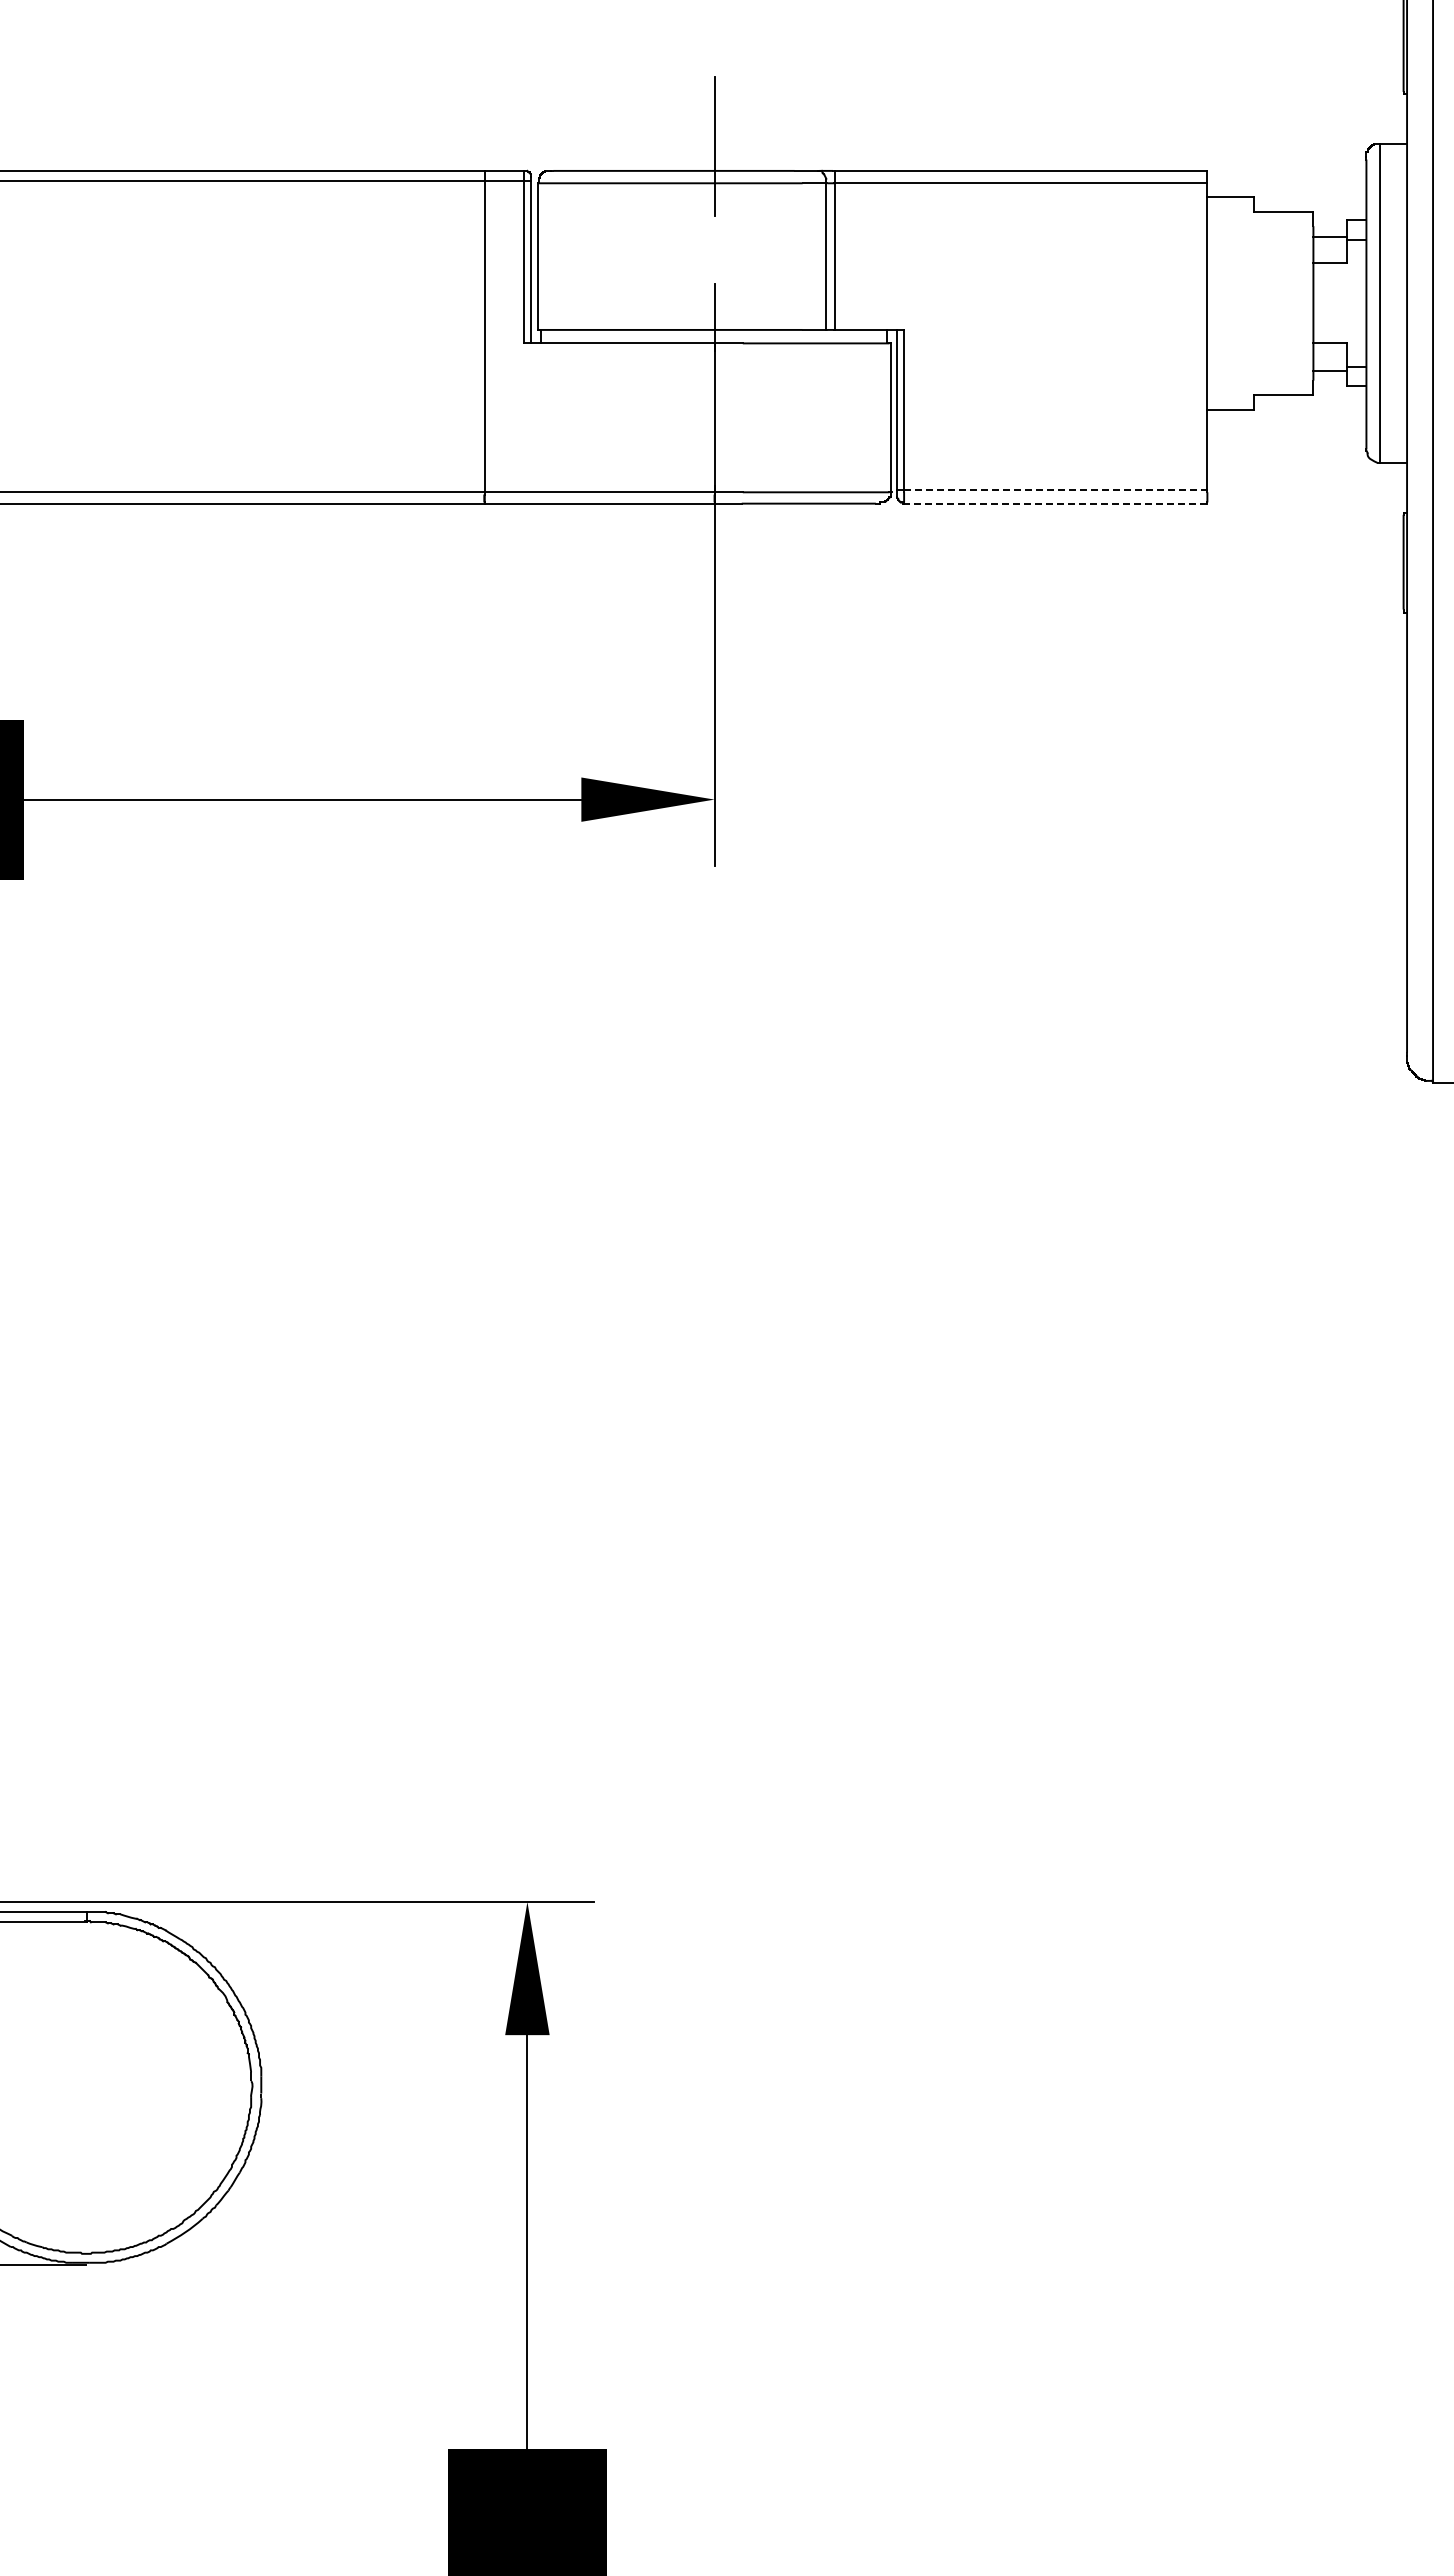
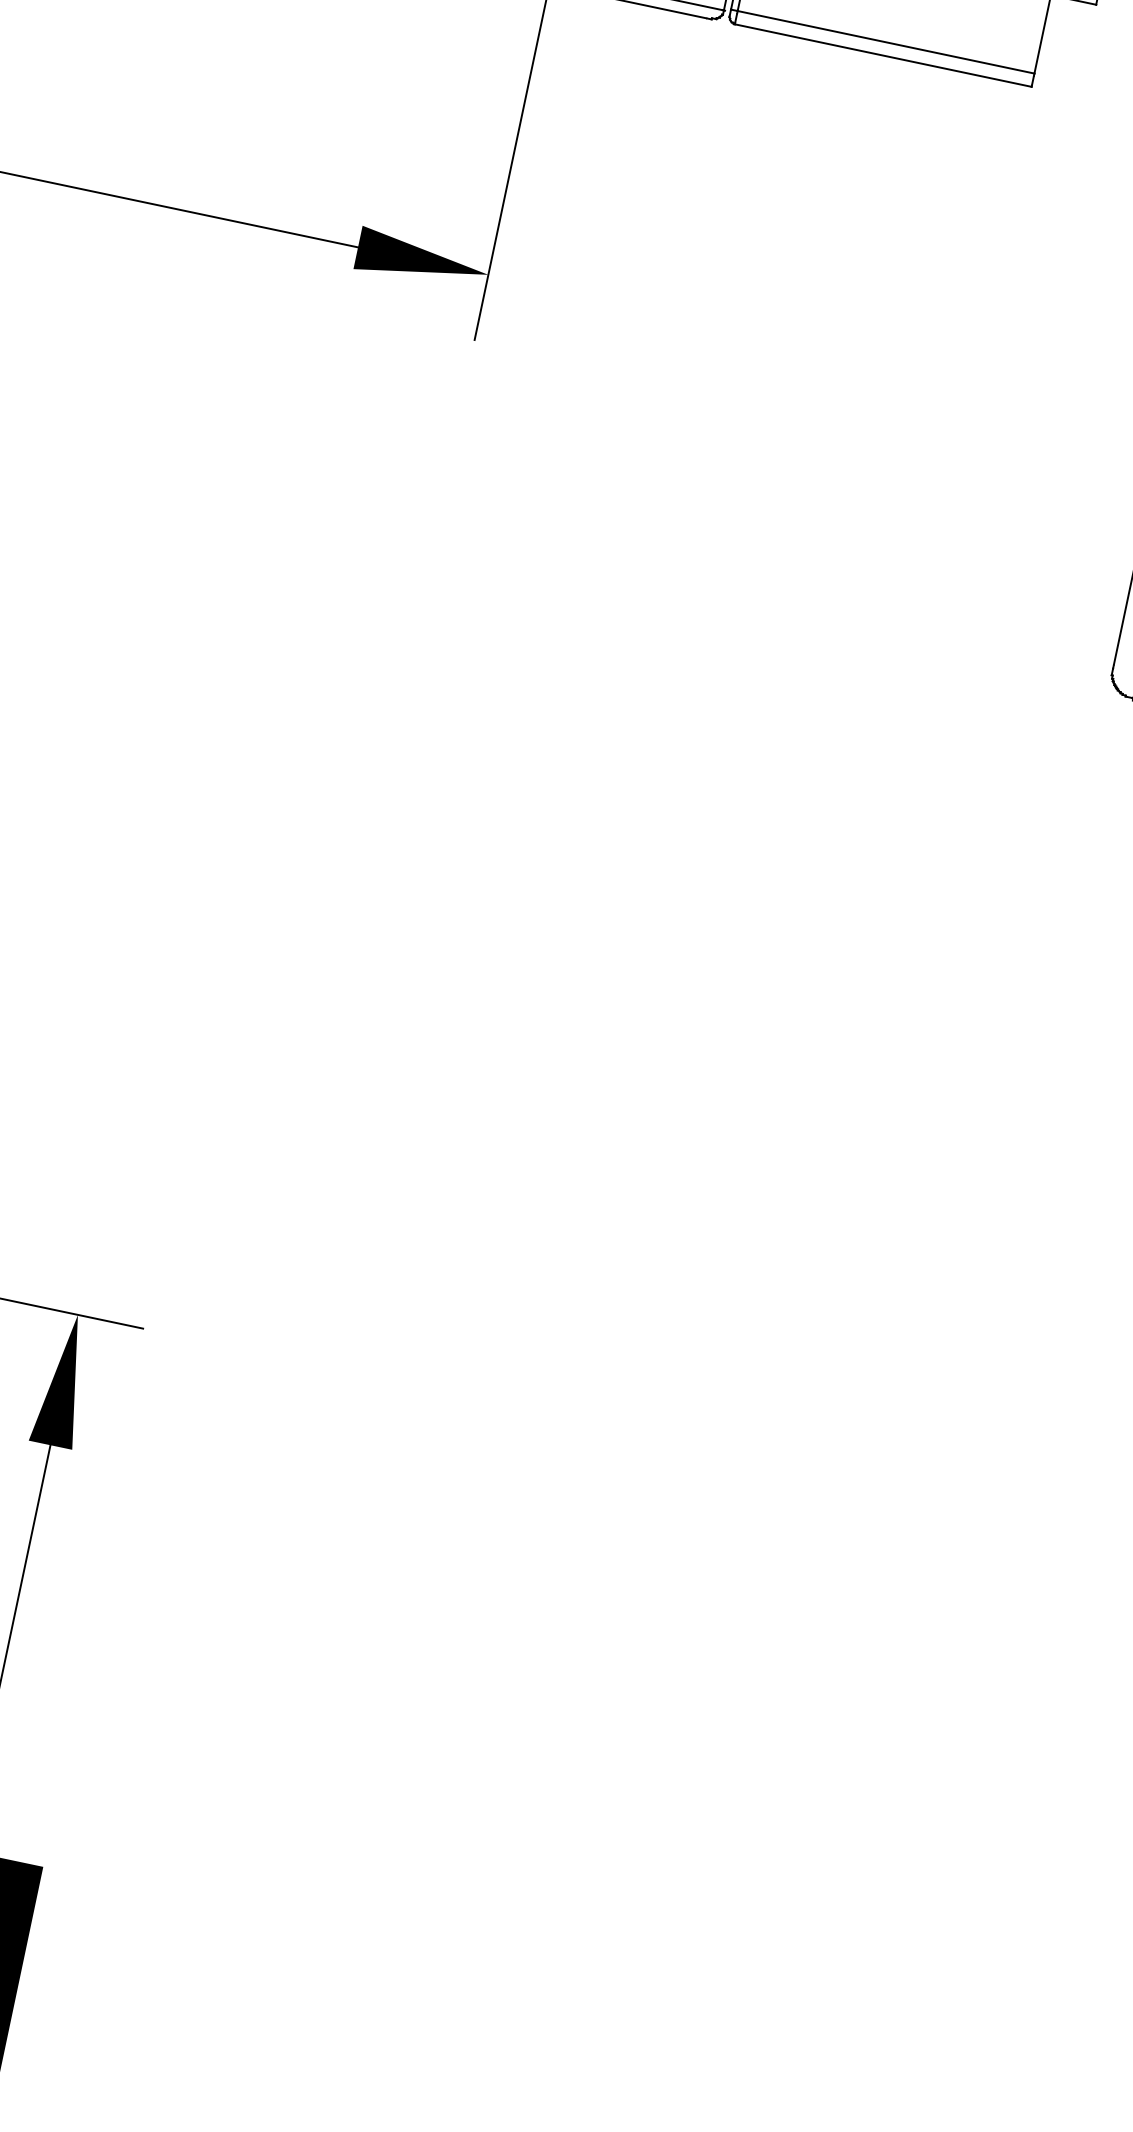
line: (1055, 490) -> (885, 42), dashed -> solid
line: (1055, 503) -> (883, 55), dashed -> solid

